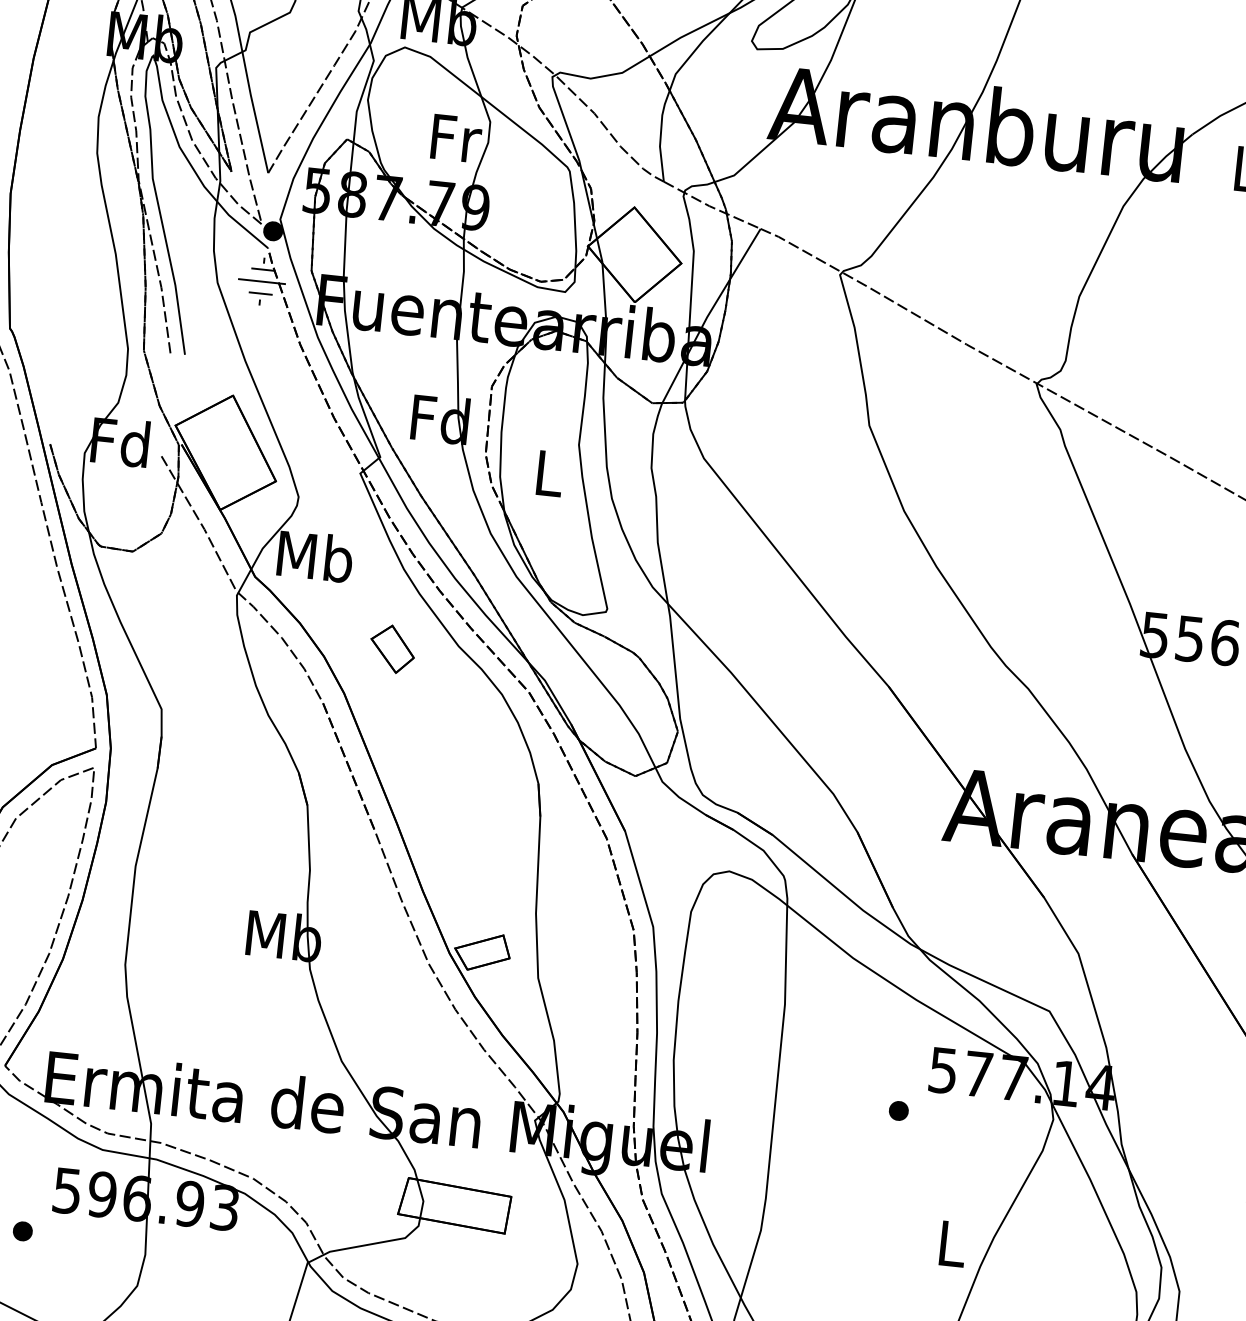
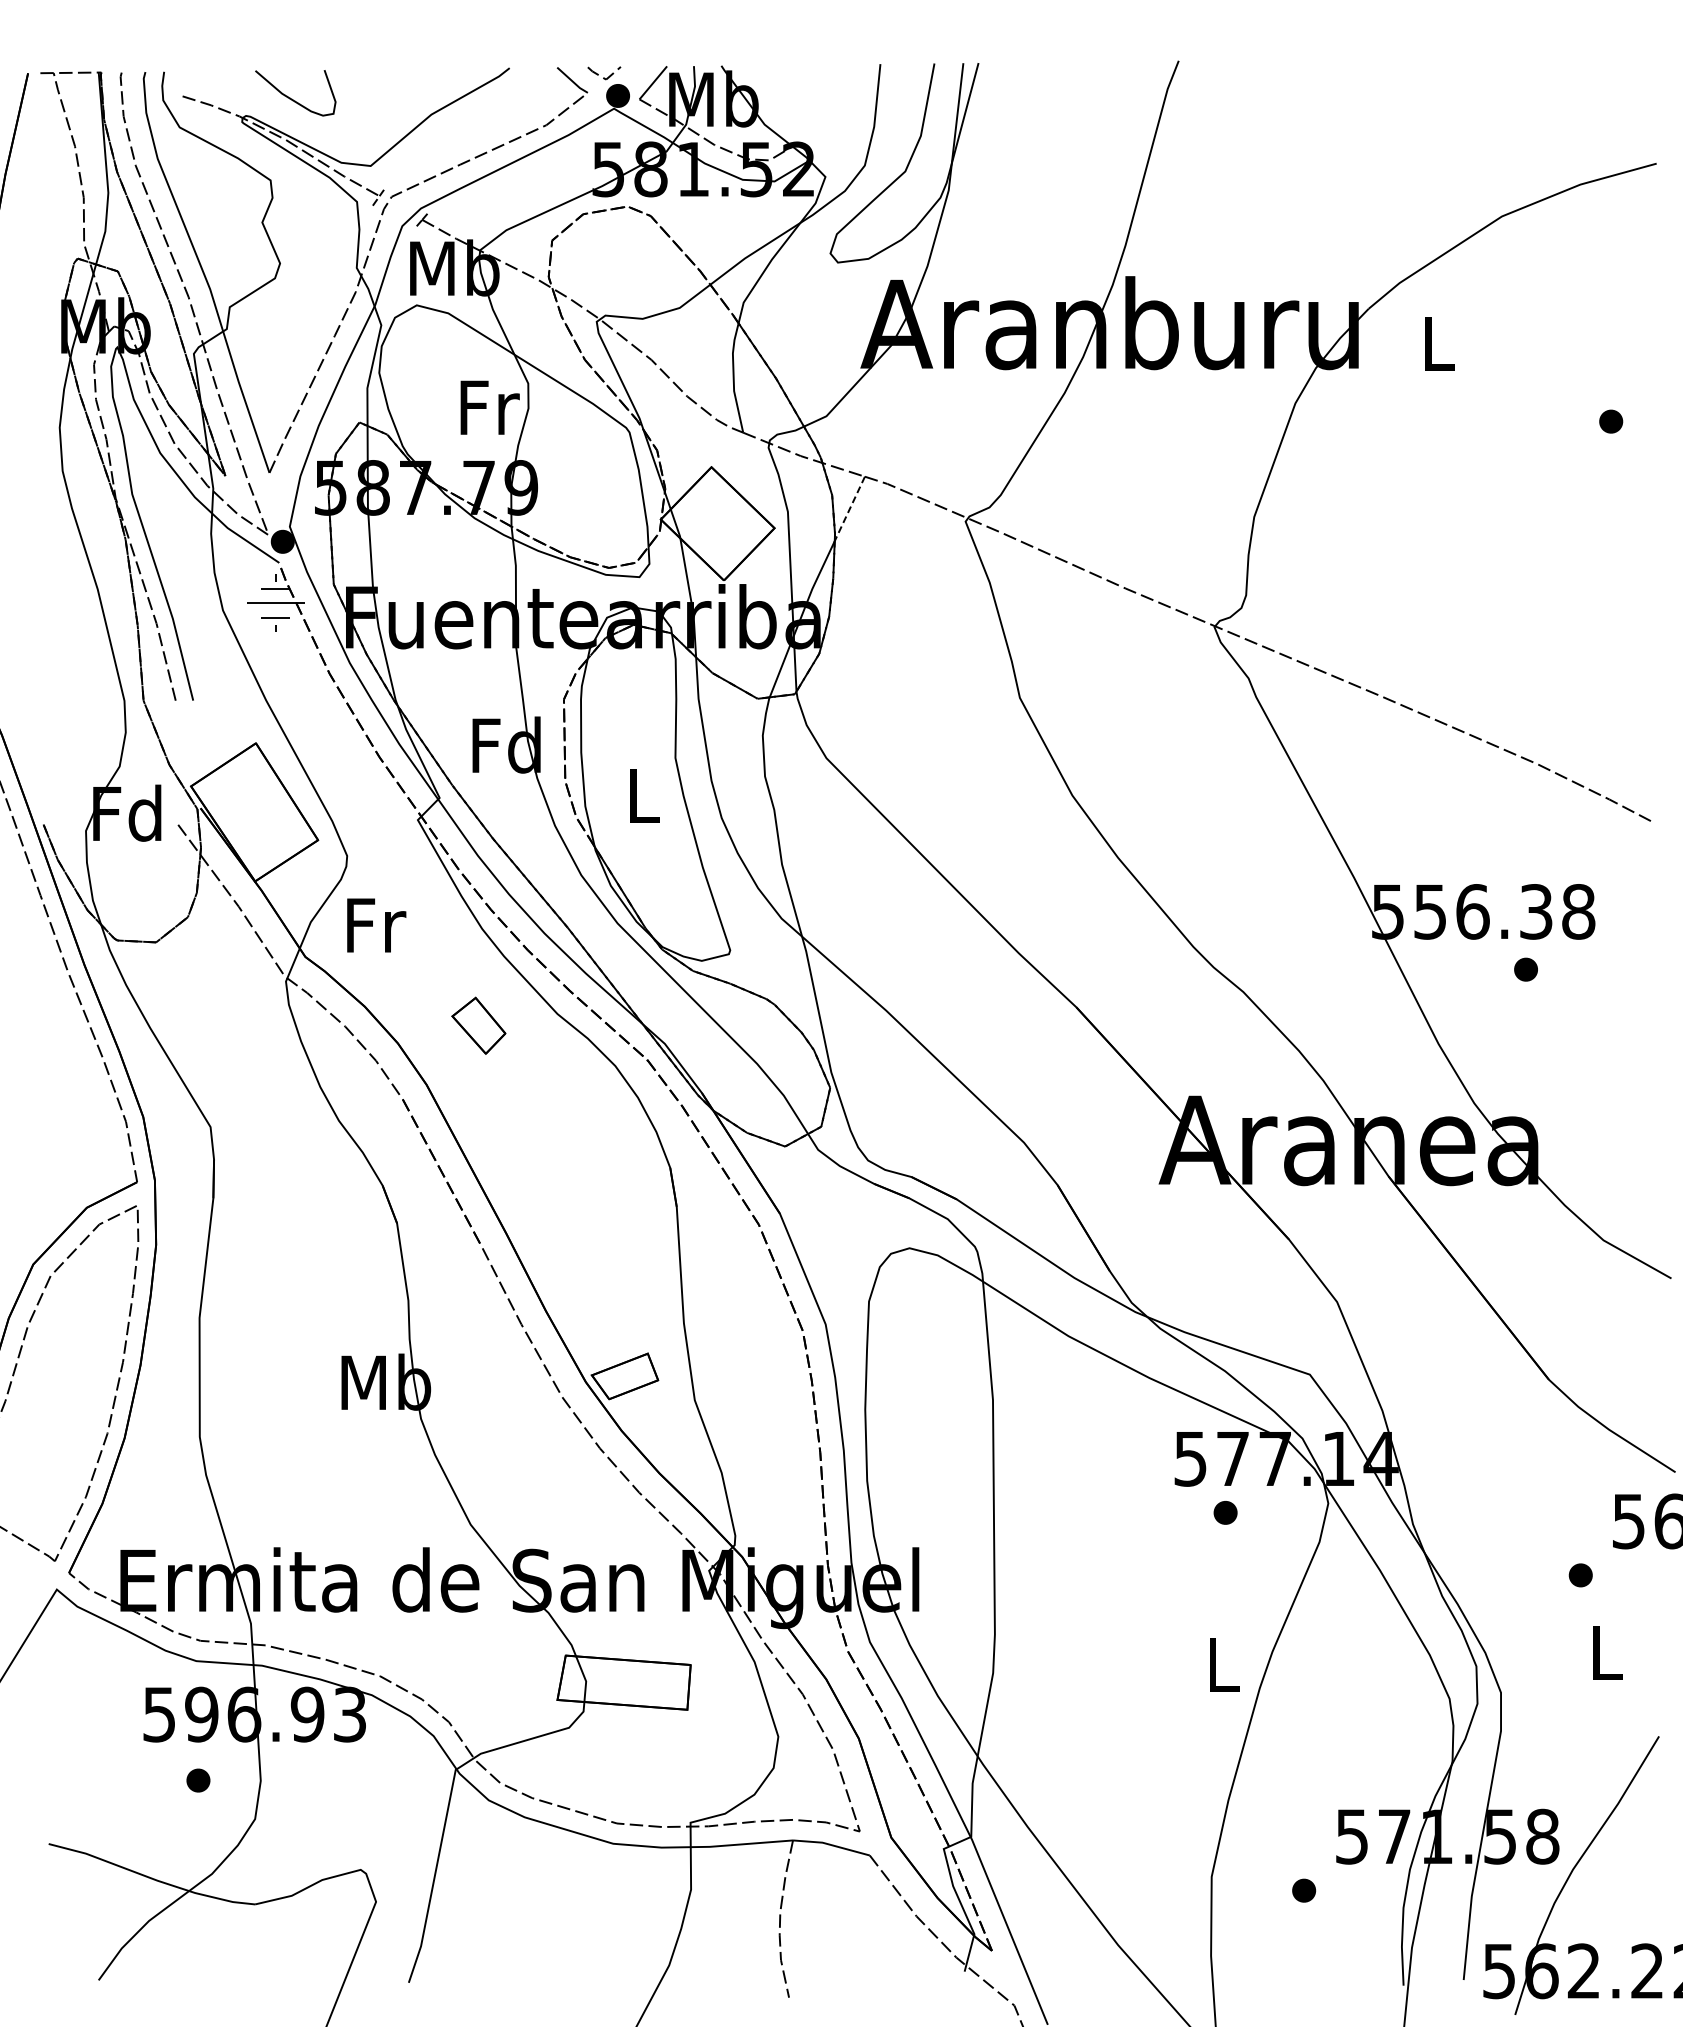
line: (745, 253) -> (849, 508), solid -> dashed
text: (315, 556) -> (374, 924), Mb -> Fr
part: (898, 1110) -> (1225, 1512), moved
part: (22, 1231) -> (198, 1780), moved

